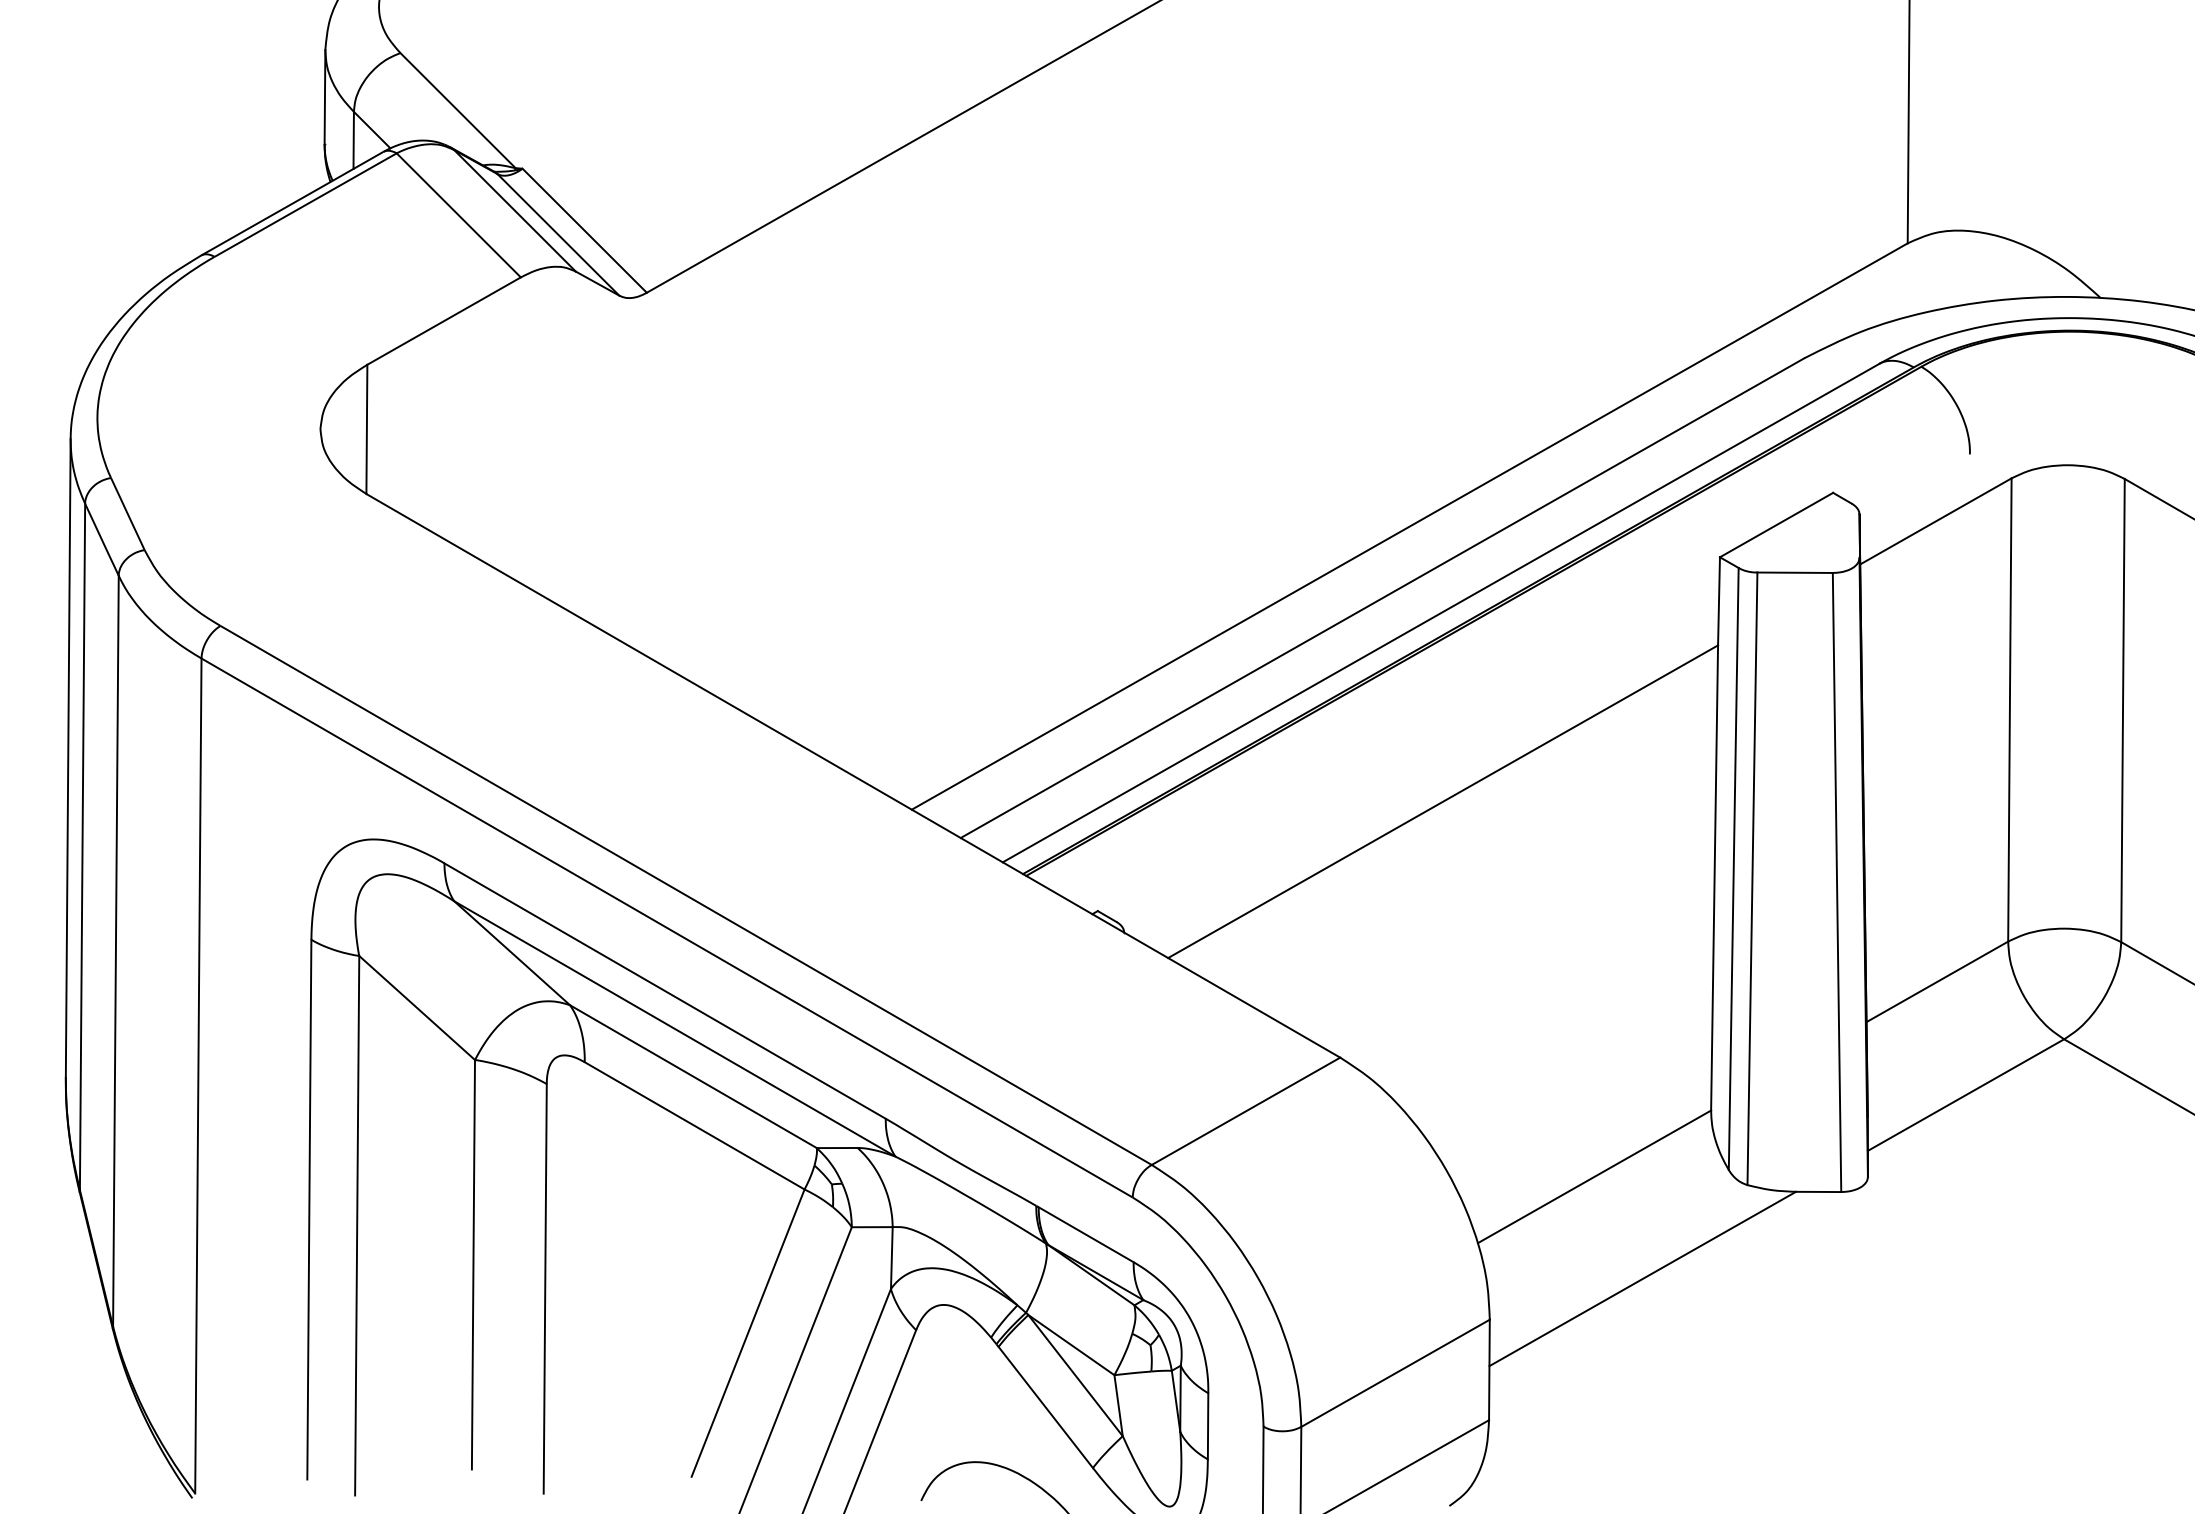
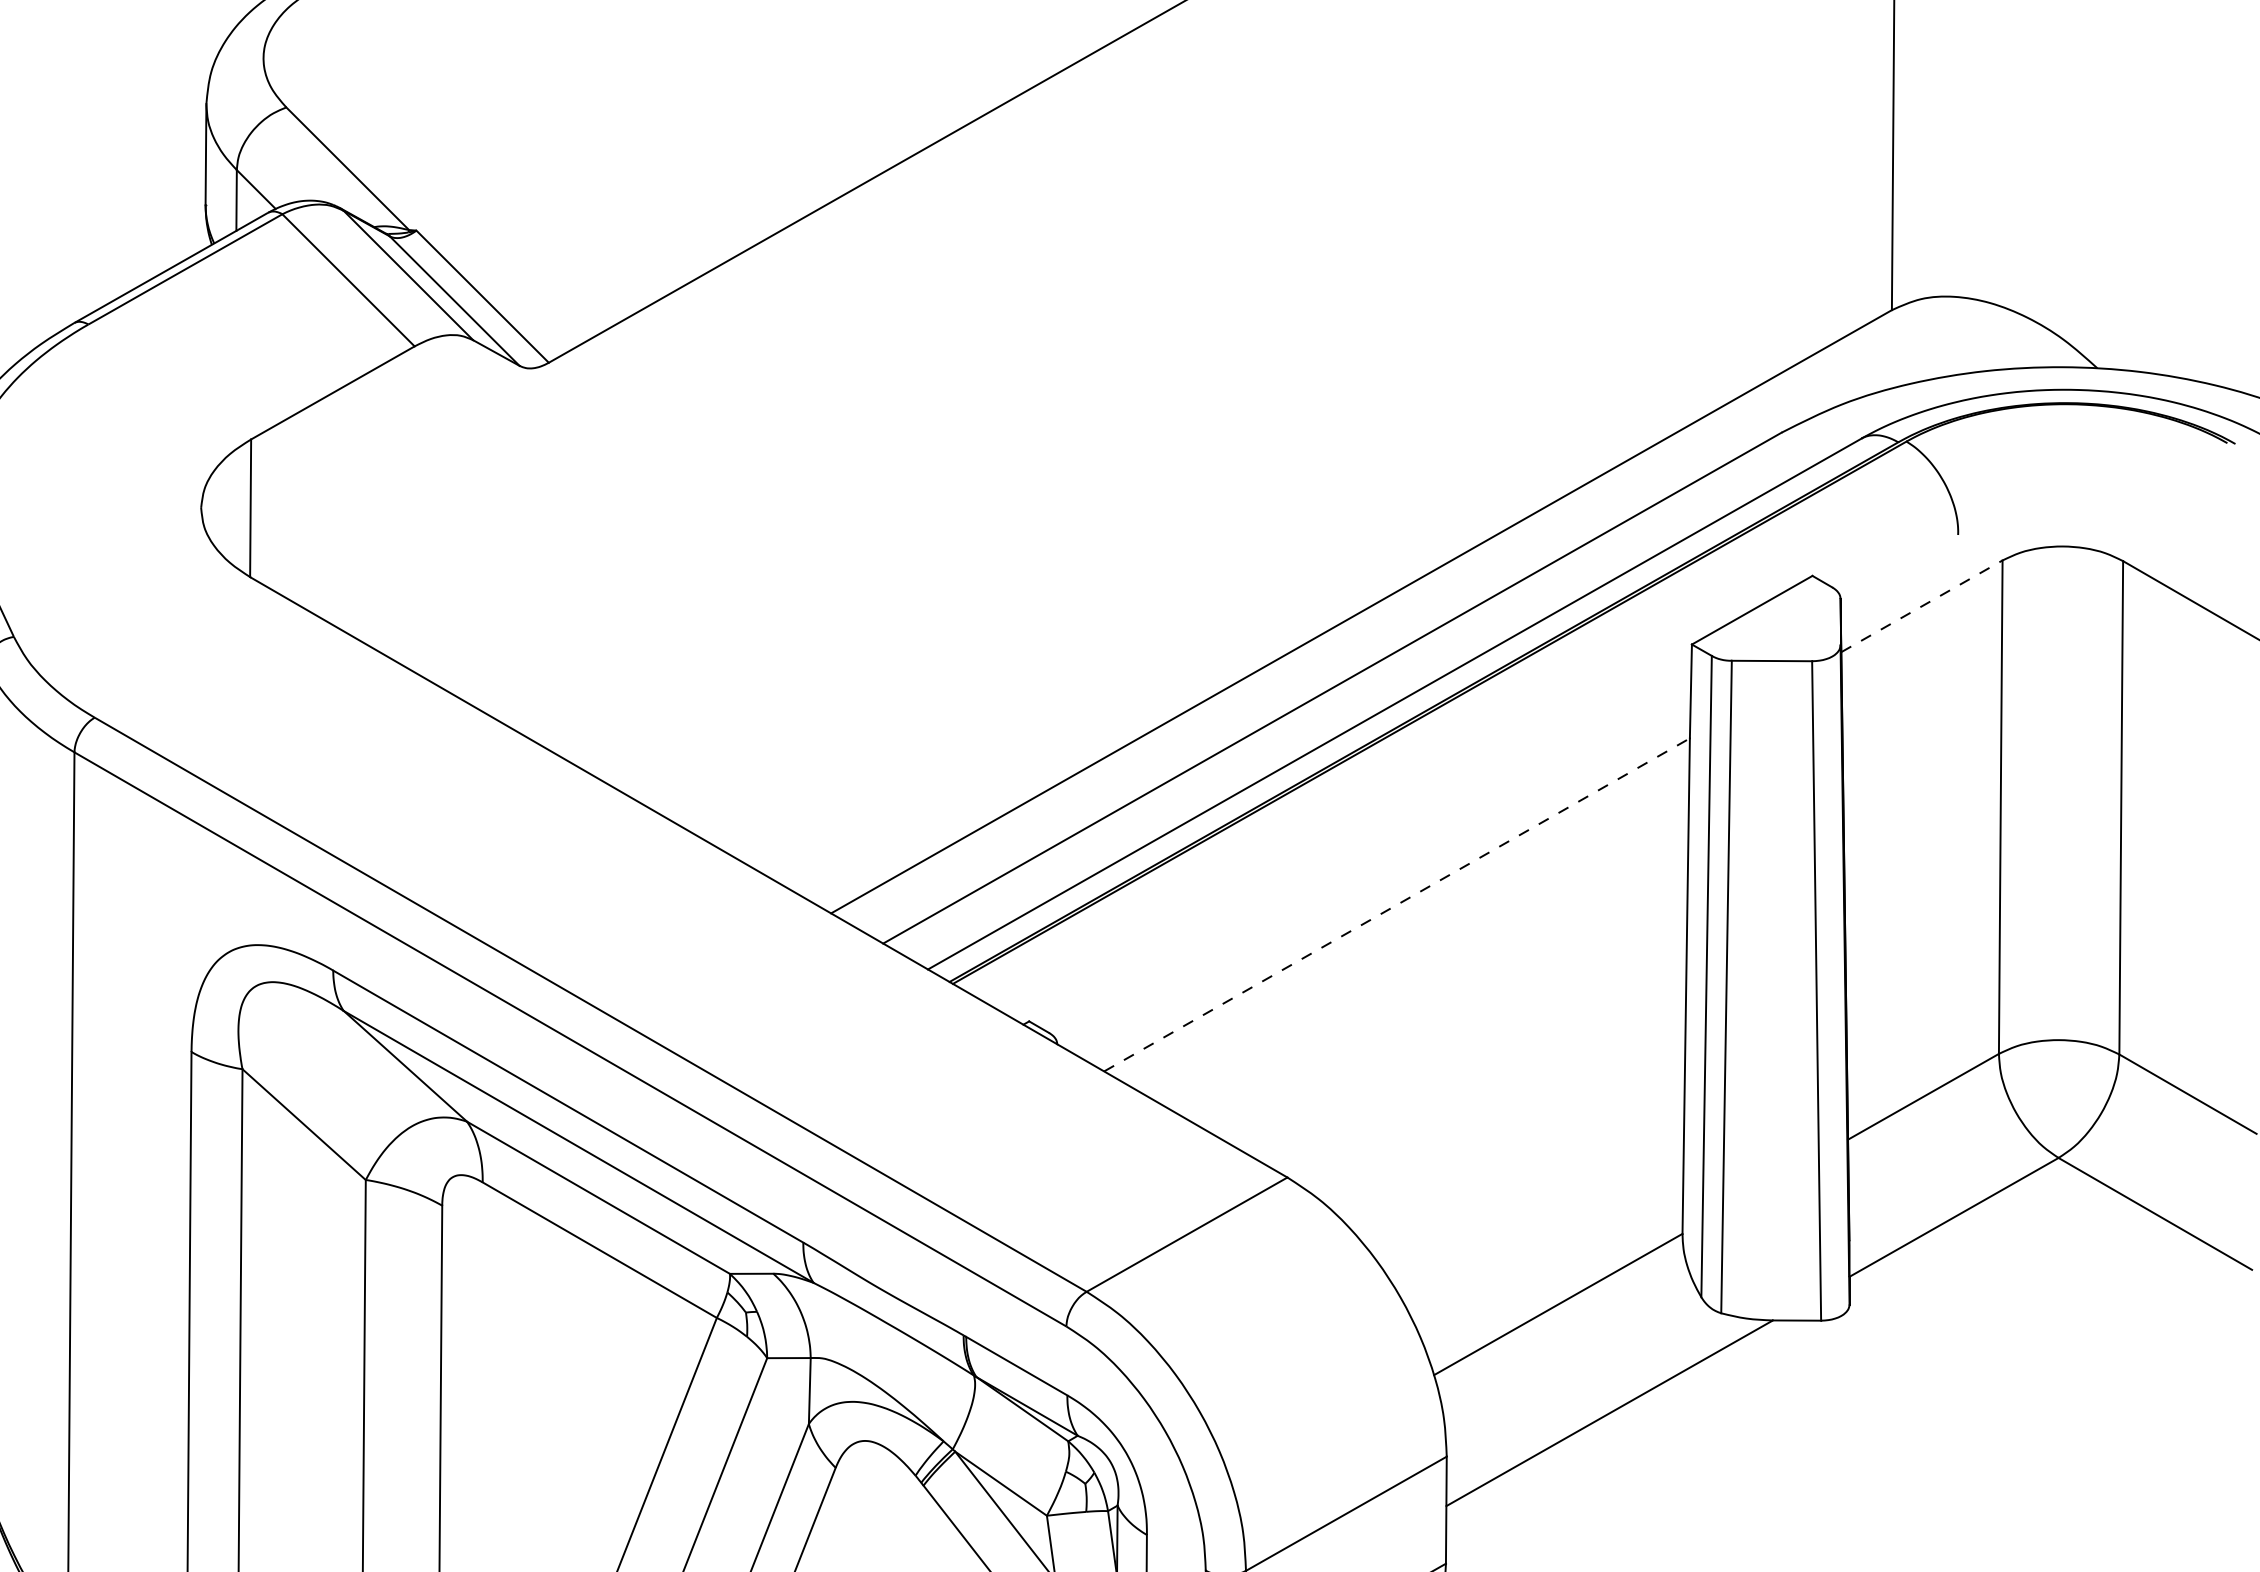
line: (1936, 521) -> (1922, 606), solid -> dashed
line: (1443, 801) -> (1397, 904), solid -> dashed

